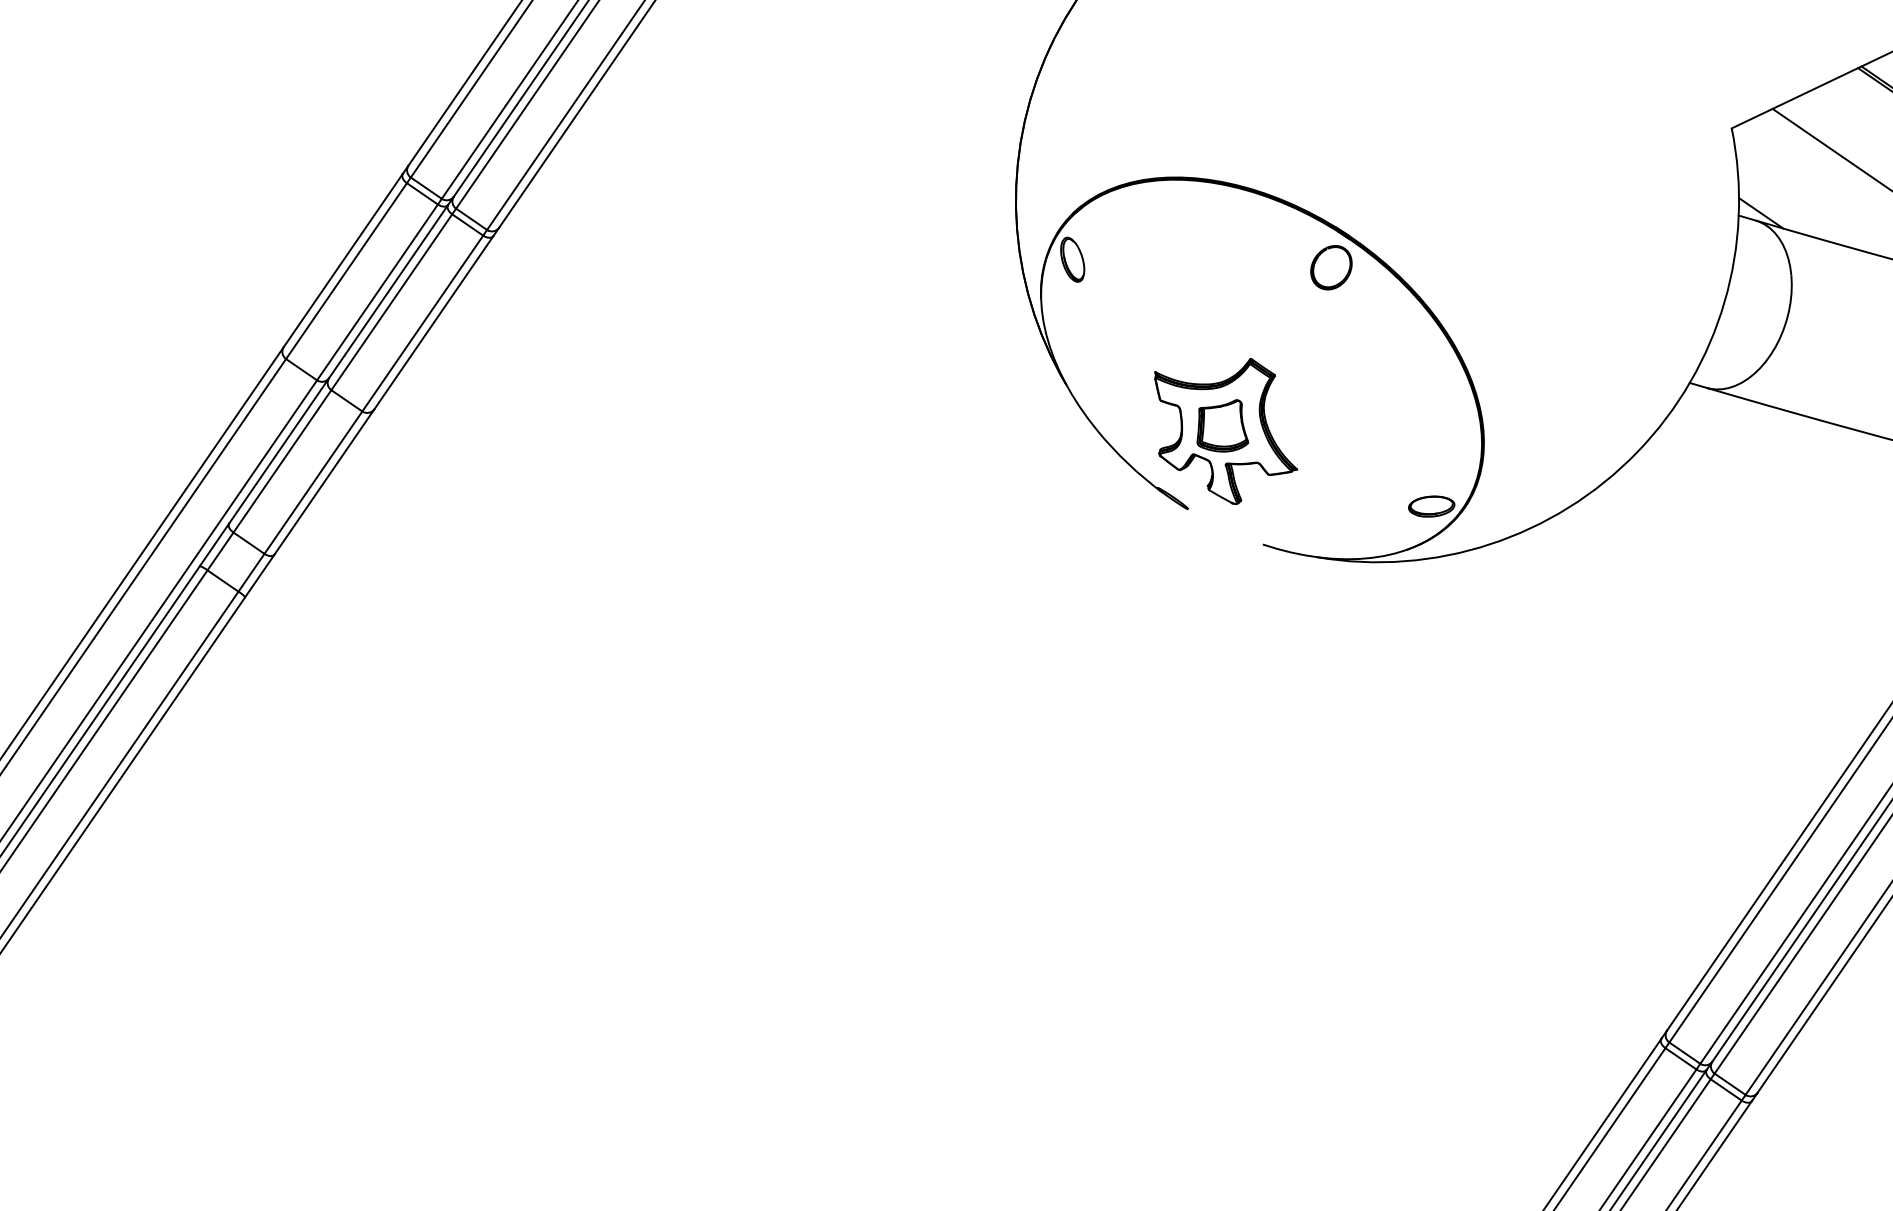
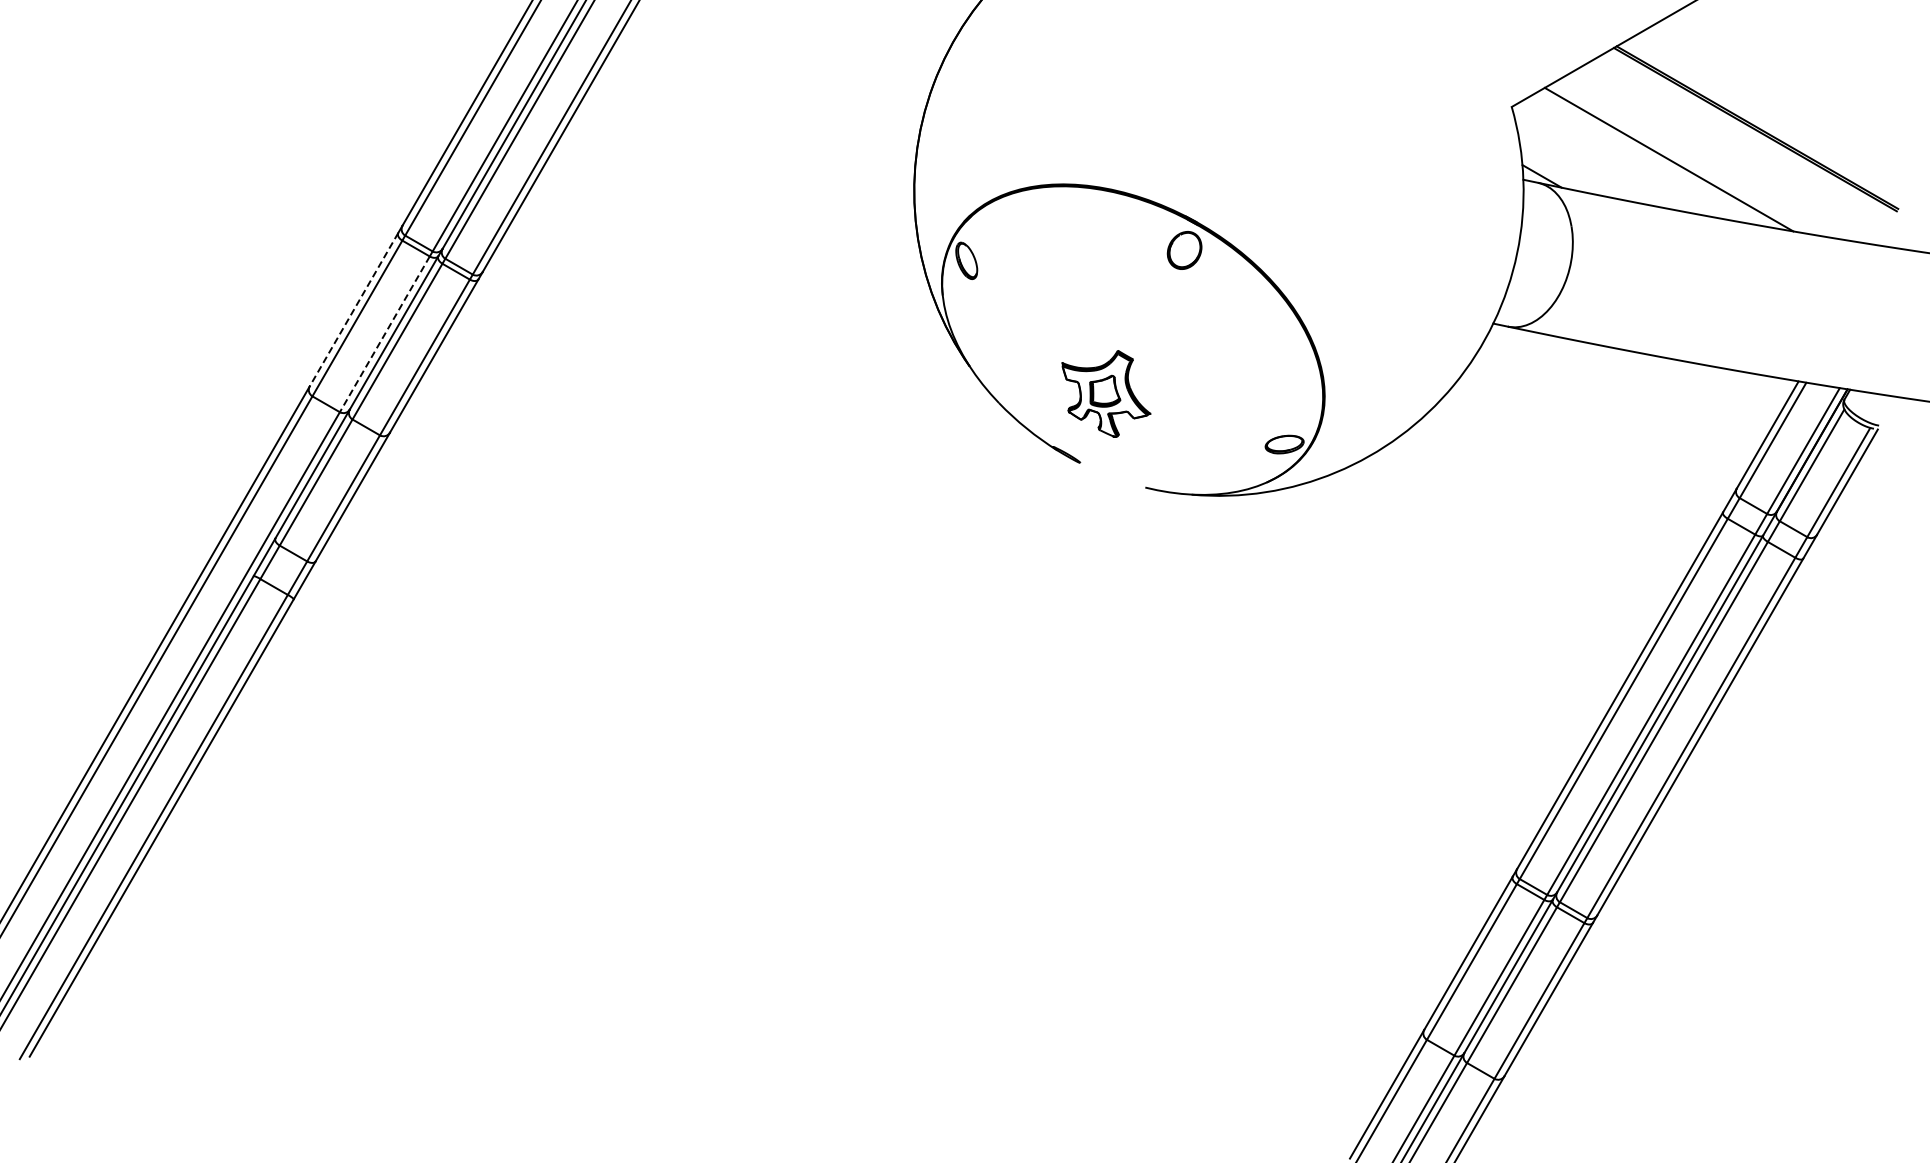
line: (343, 260) -> (354, 309), solid -> dashed
line: (377, 292) -> (384, 334), solid -> dashed
part: (1225, 429) -> (1106, 393), size x0.7

